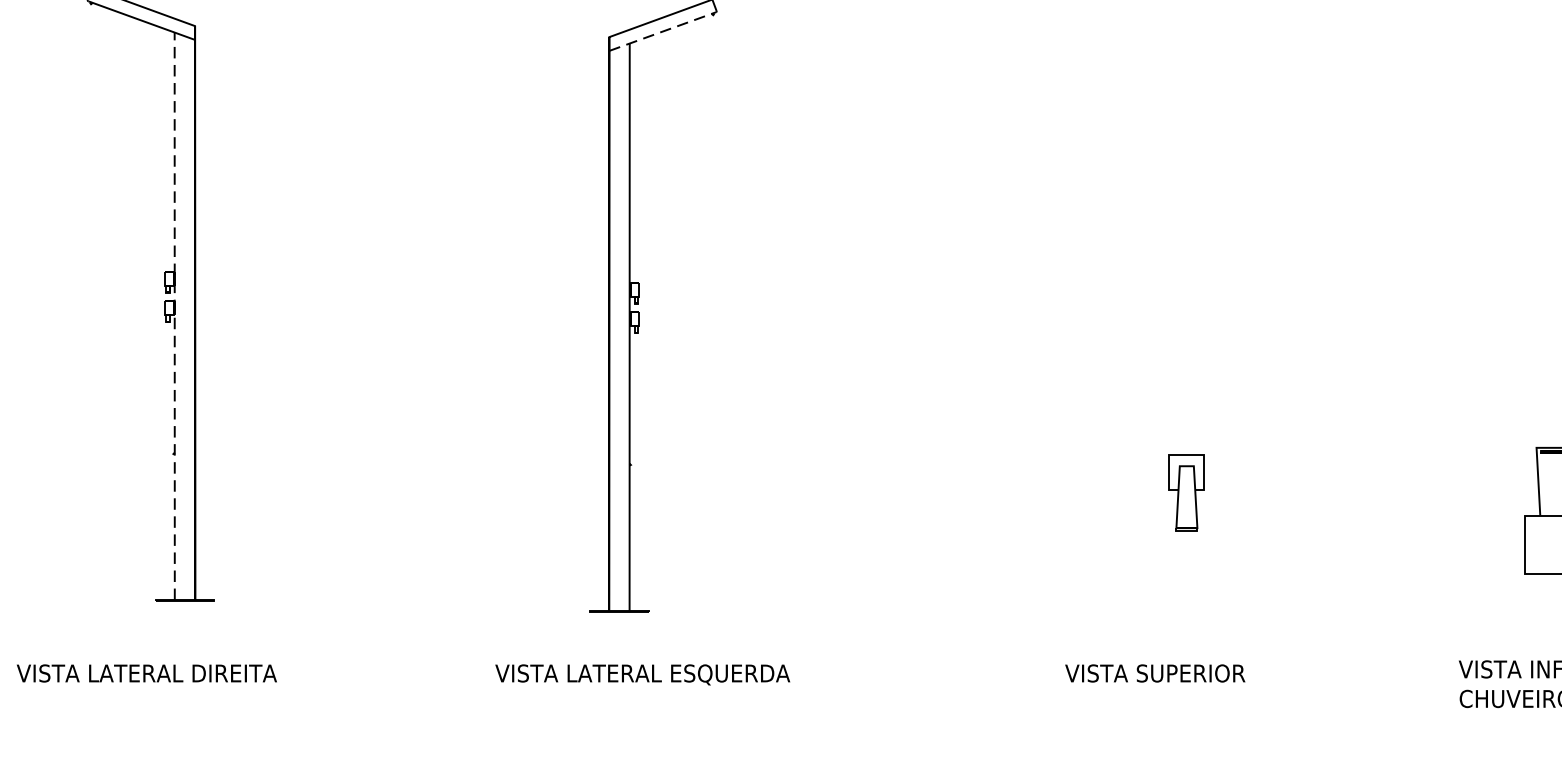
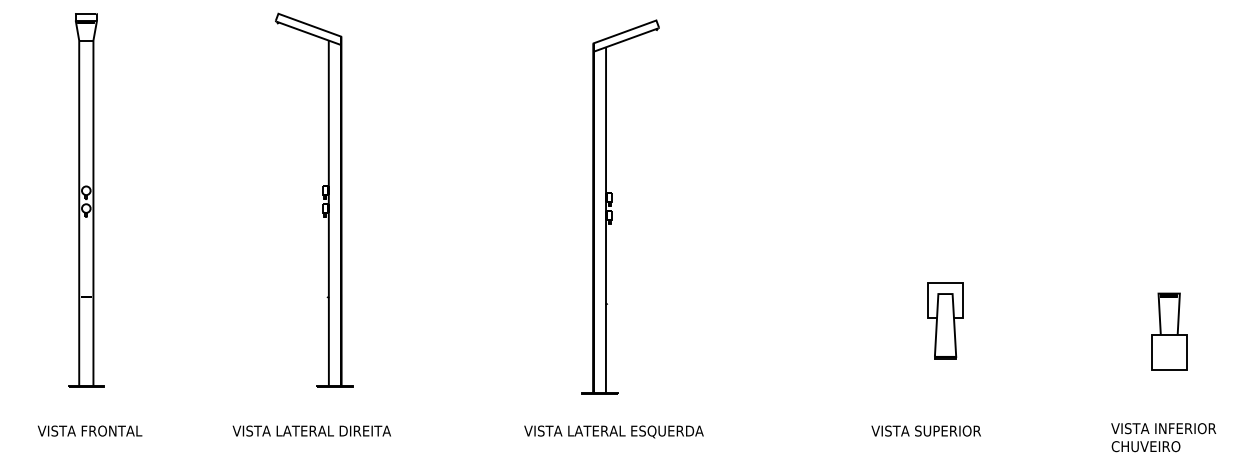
line: (663, 32) -> (626, 40), dashed -> solid
line: (174, 316) -> (328, 213), dashed -> solid
part: (1186, 491) -> (945, 320), size x1.67

